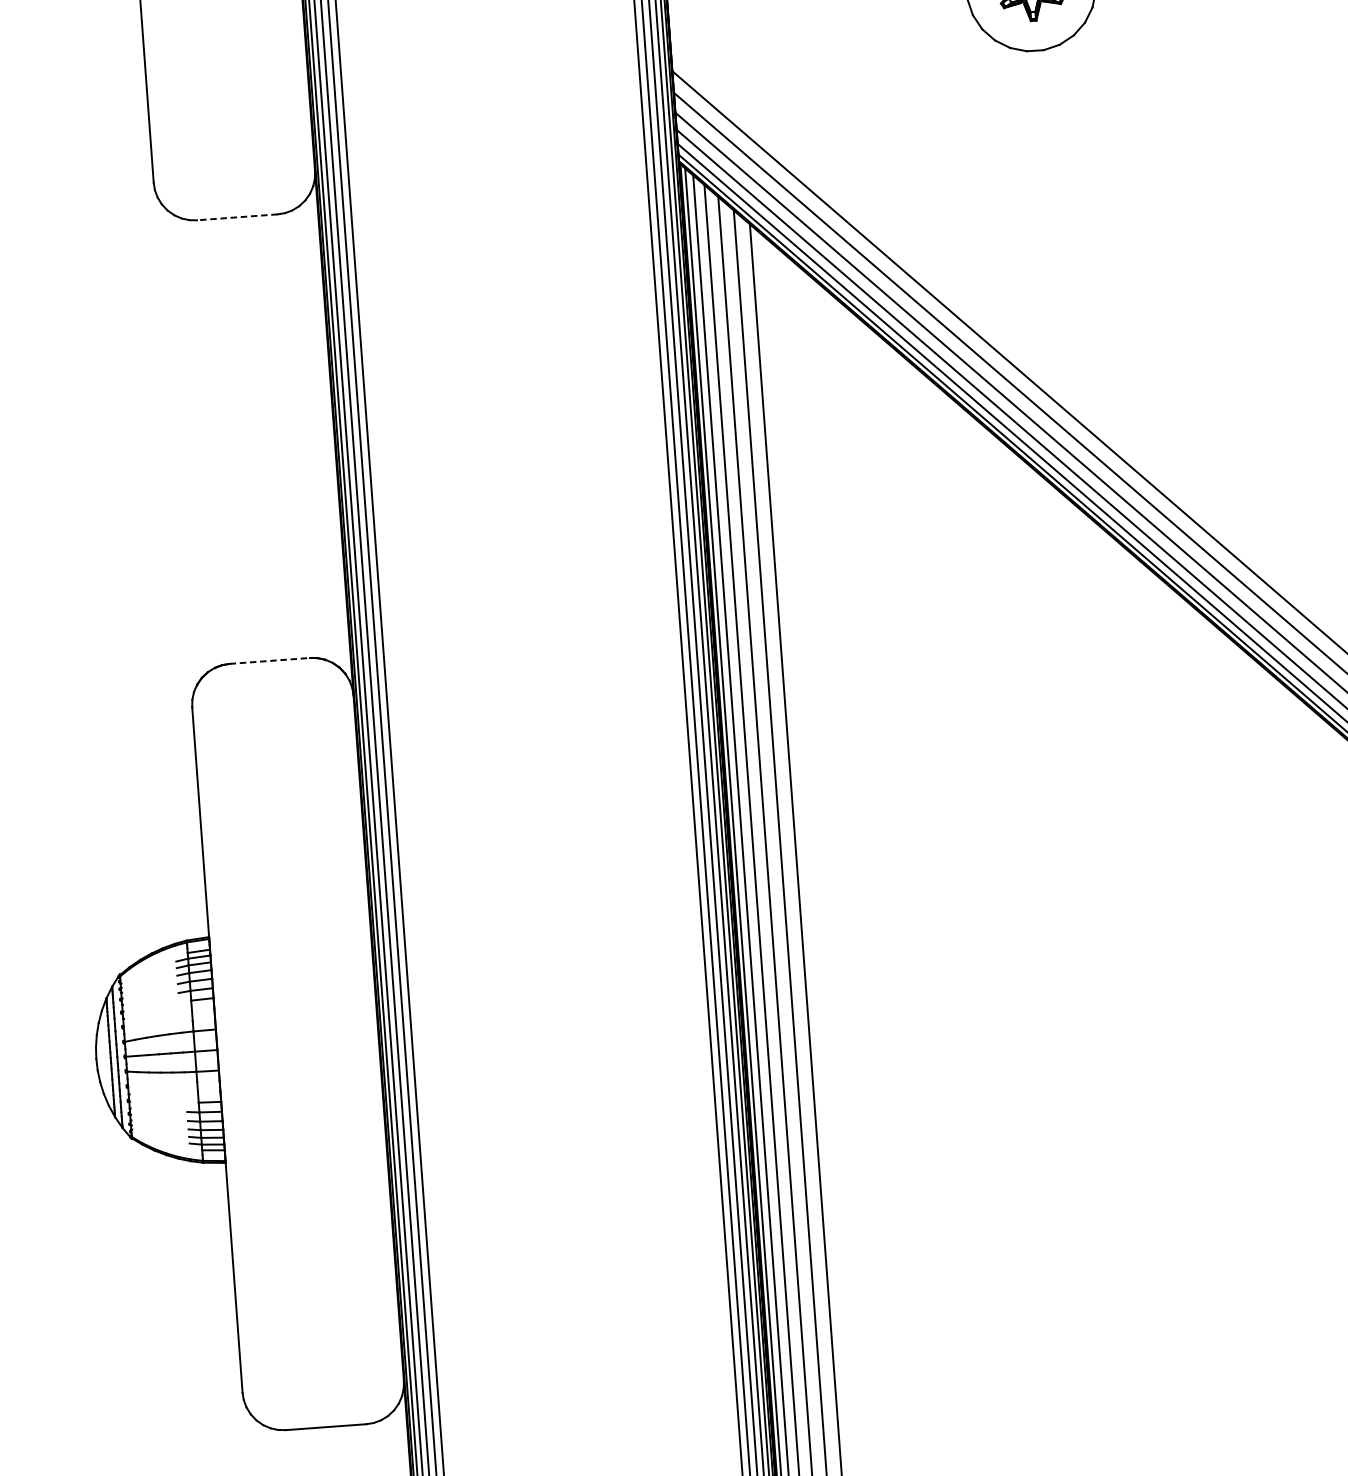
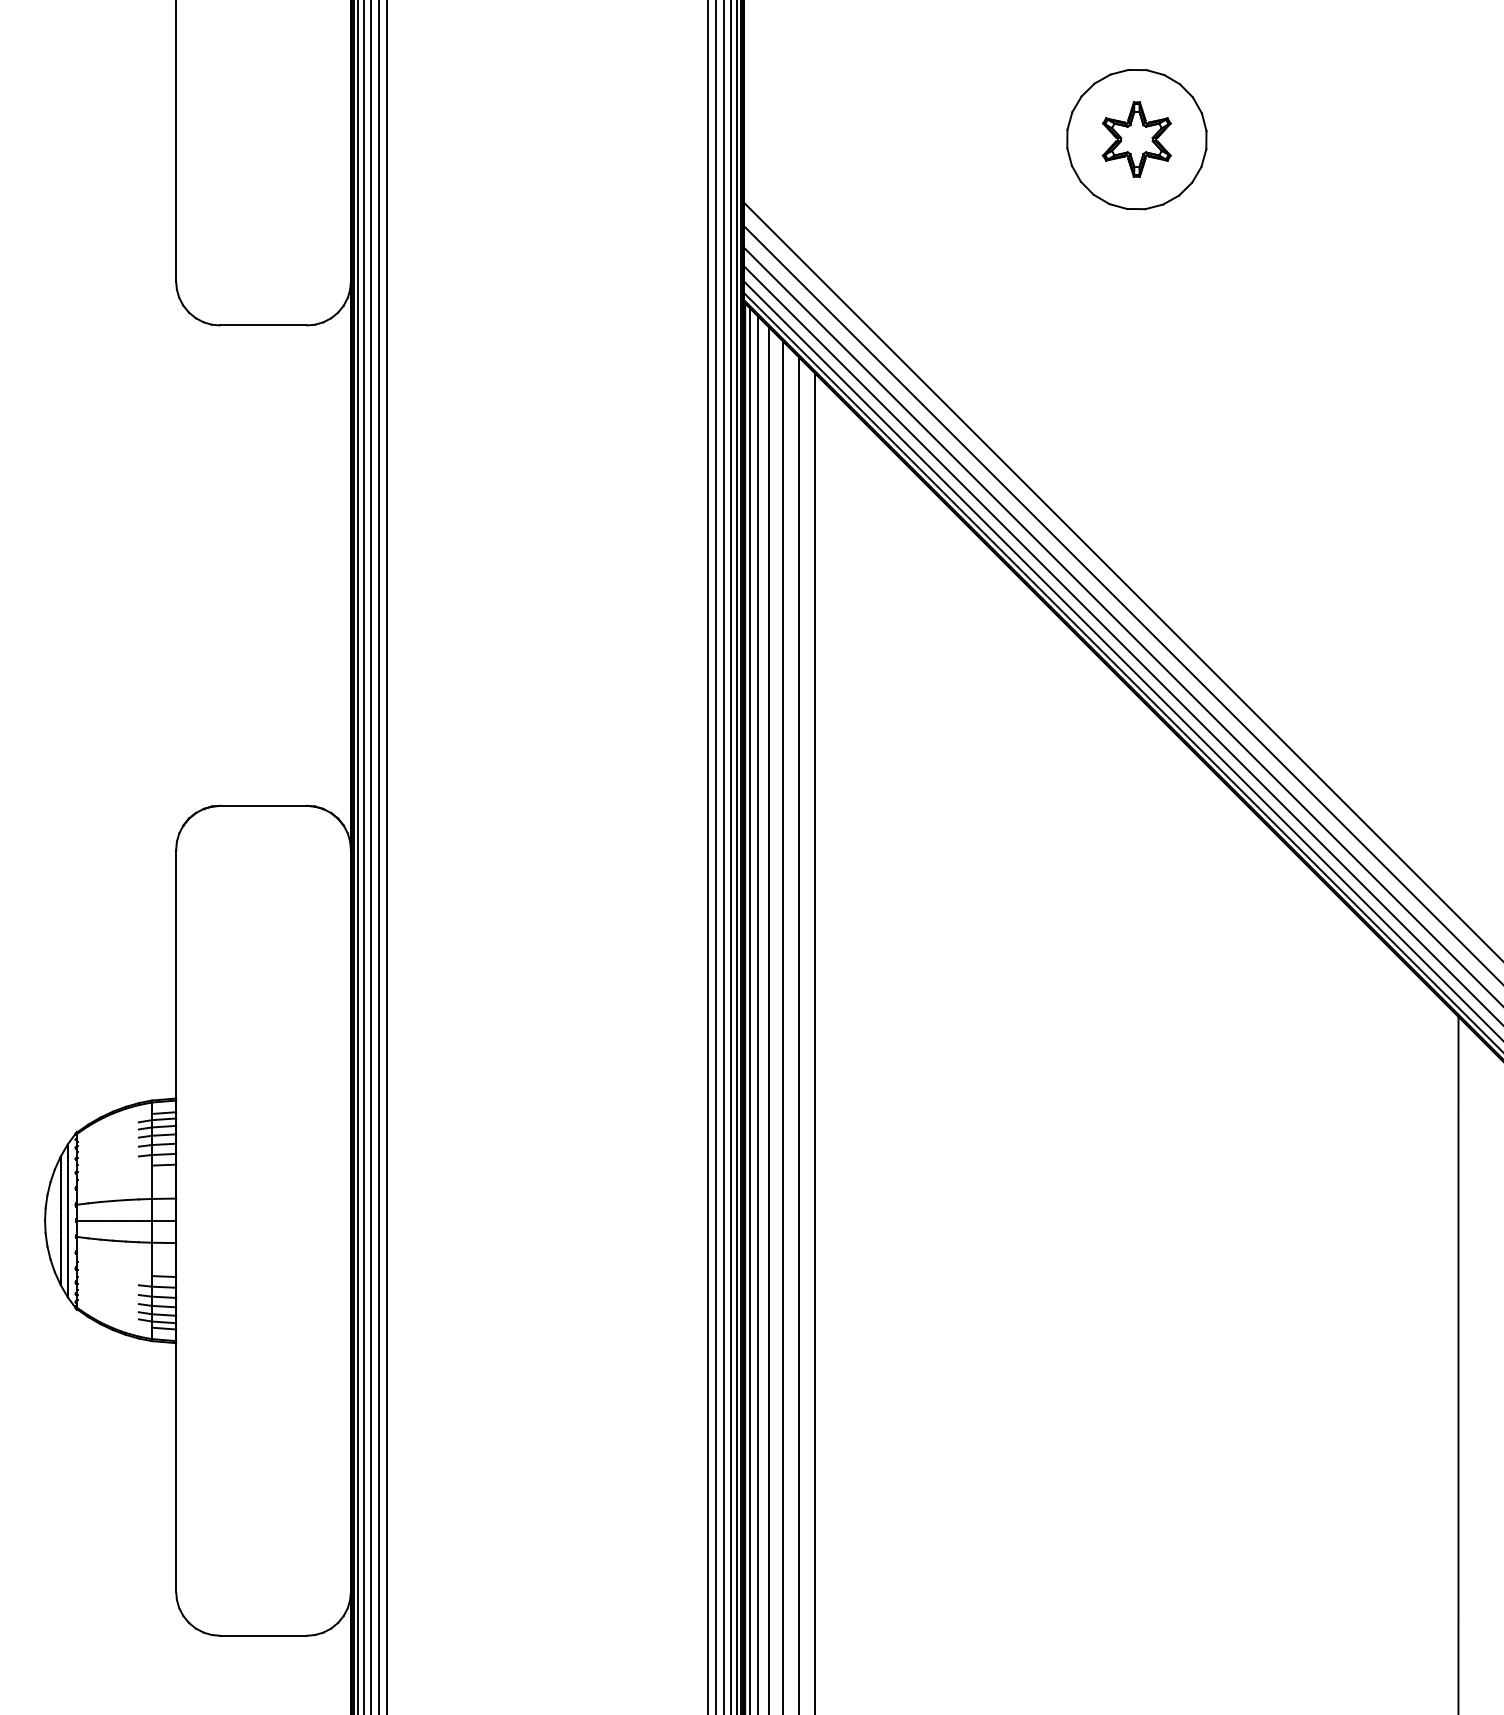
line: (237, 217) -> (263, 325), dashed -> solid
line: (269, 660) -> (263, 805), dashed -> solid

